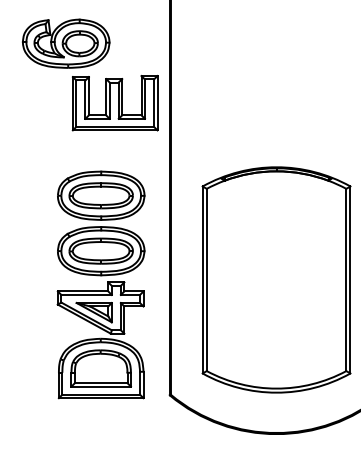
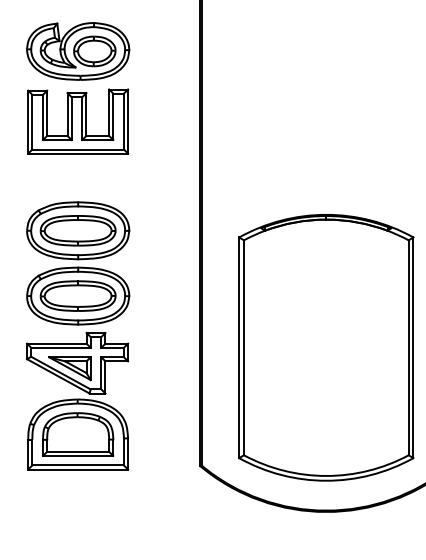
part: (114, 103) -> (77, 121), moved
part: (276, 279) -> (326, 347), moved
part: (100, 284) -> (77, 335), moved

